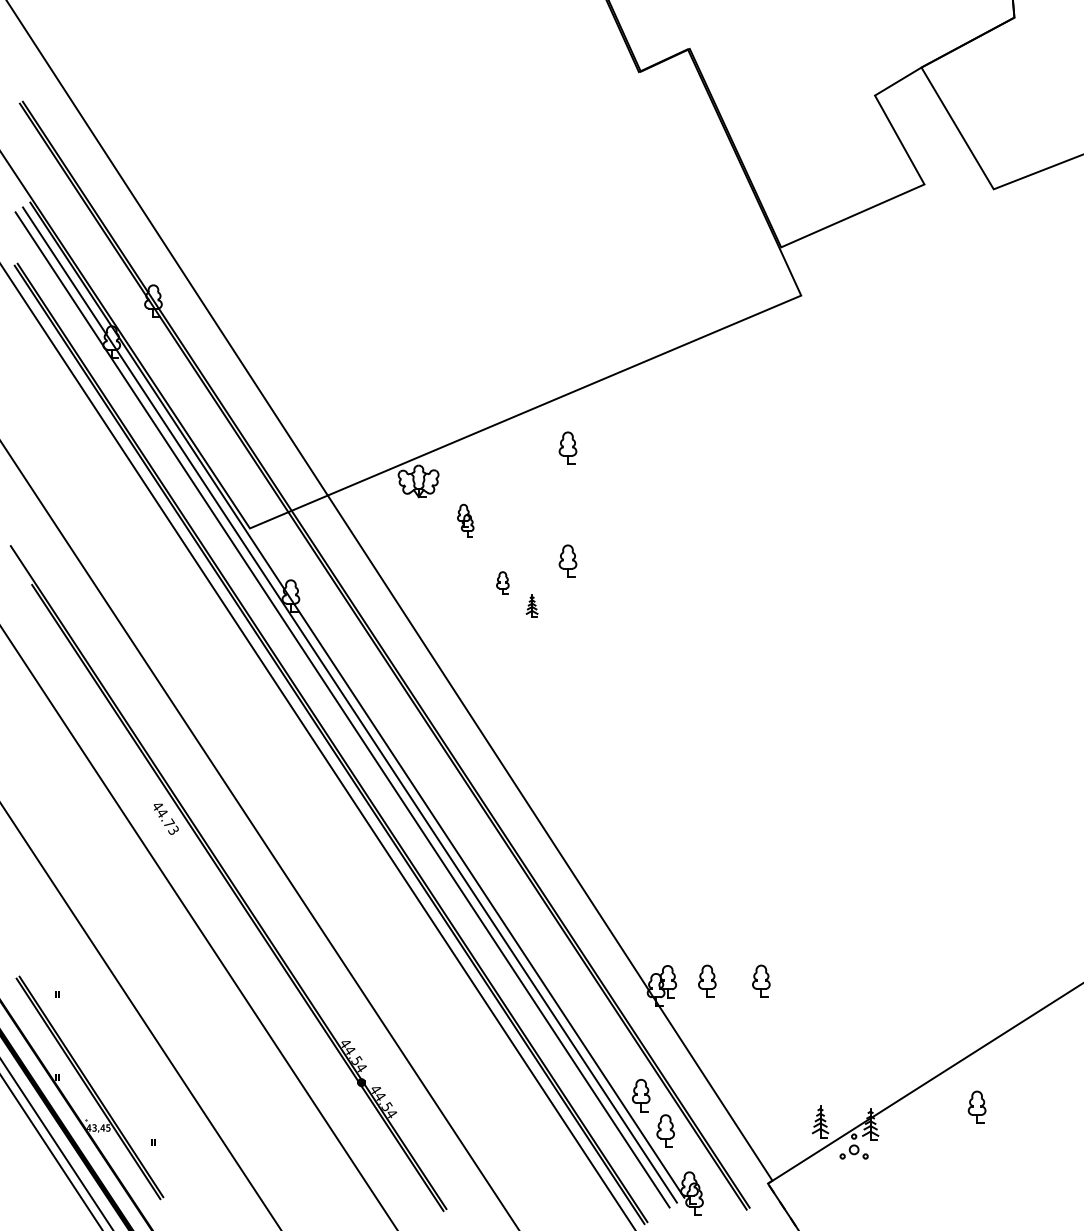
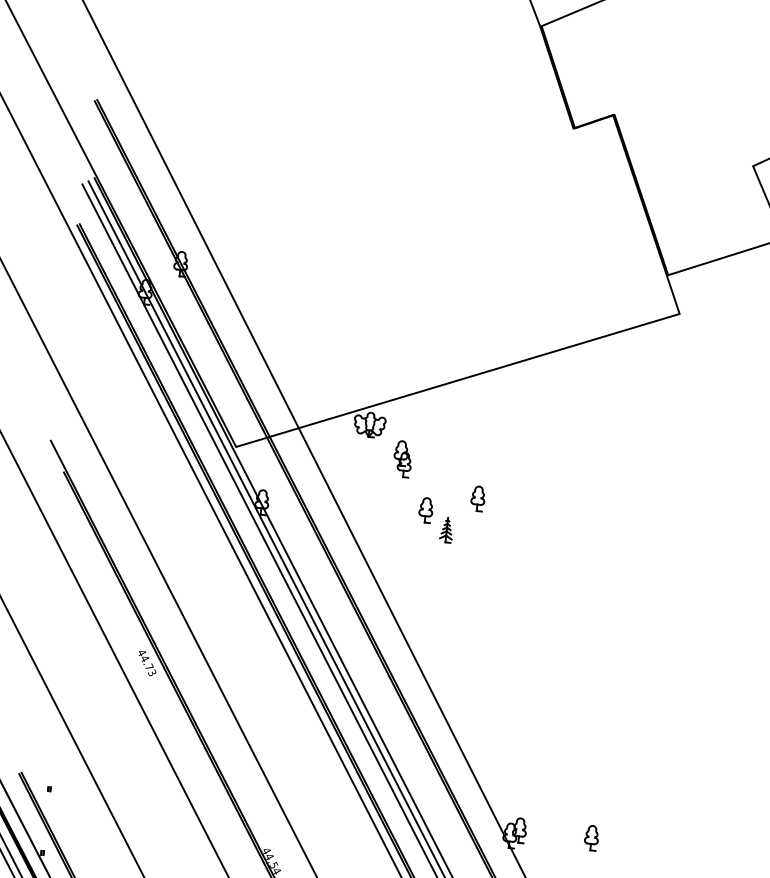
part: (567, 447) -> (487, 411), removed
part: (465, 520) -> (402, 458), size x1.43
part: (502, 582) -> (425, 509), size x1.43
part: (531, 605) -> (446, 529), size x1.43
part: (707, 980) -> (550, 832), removed

